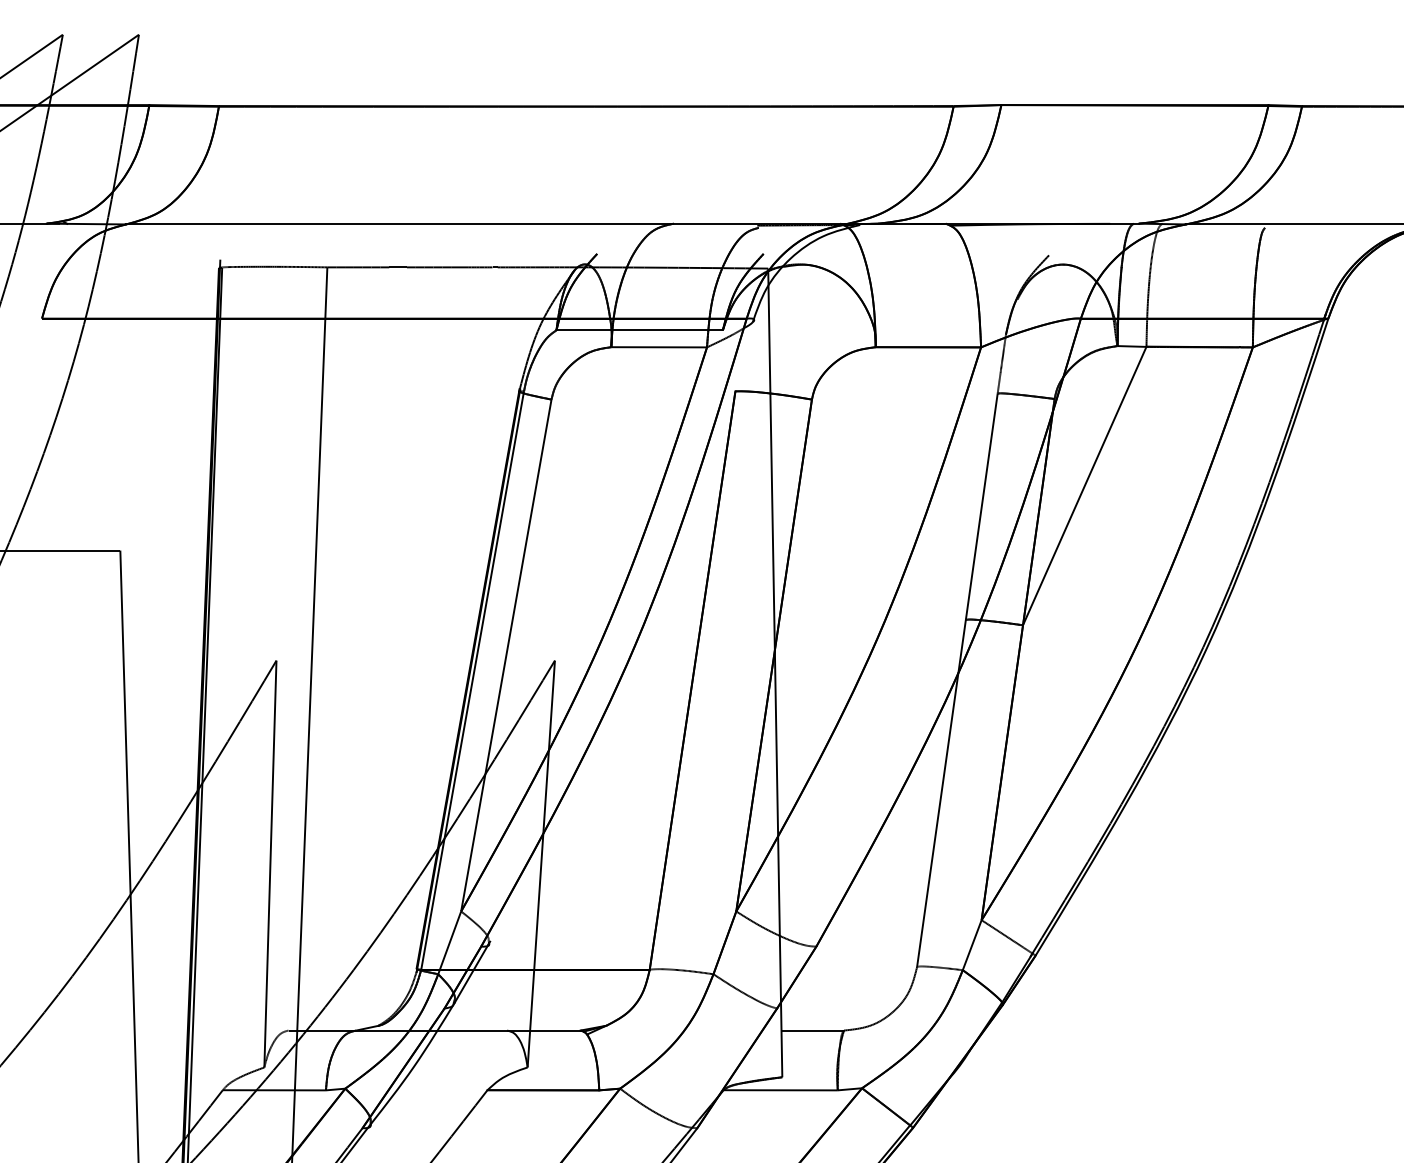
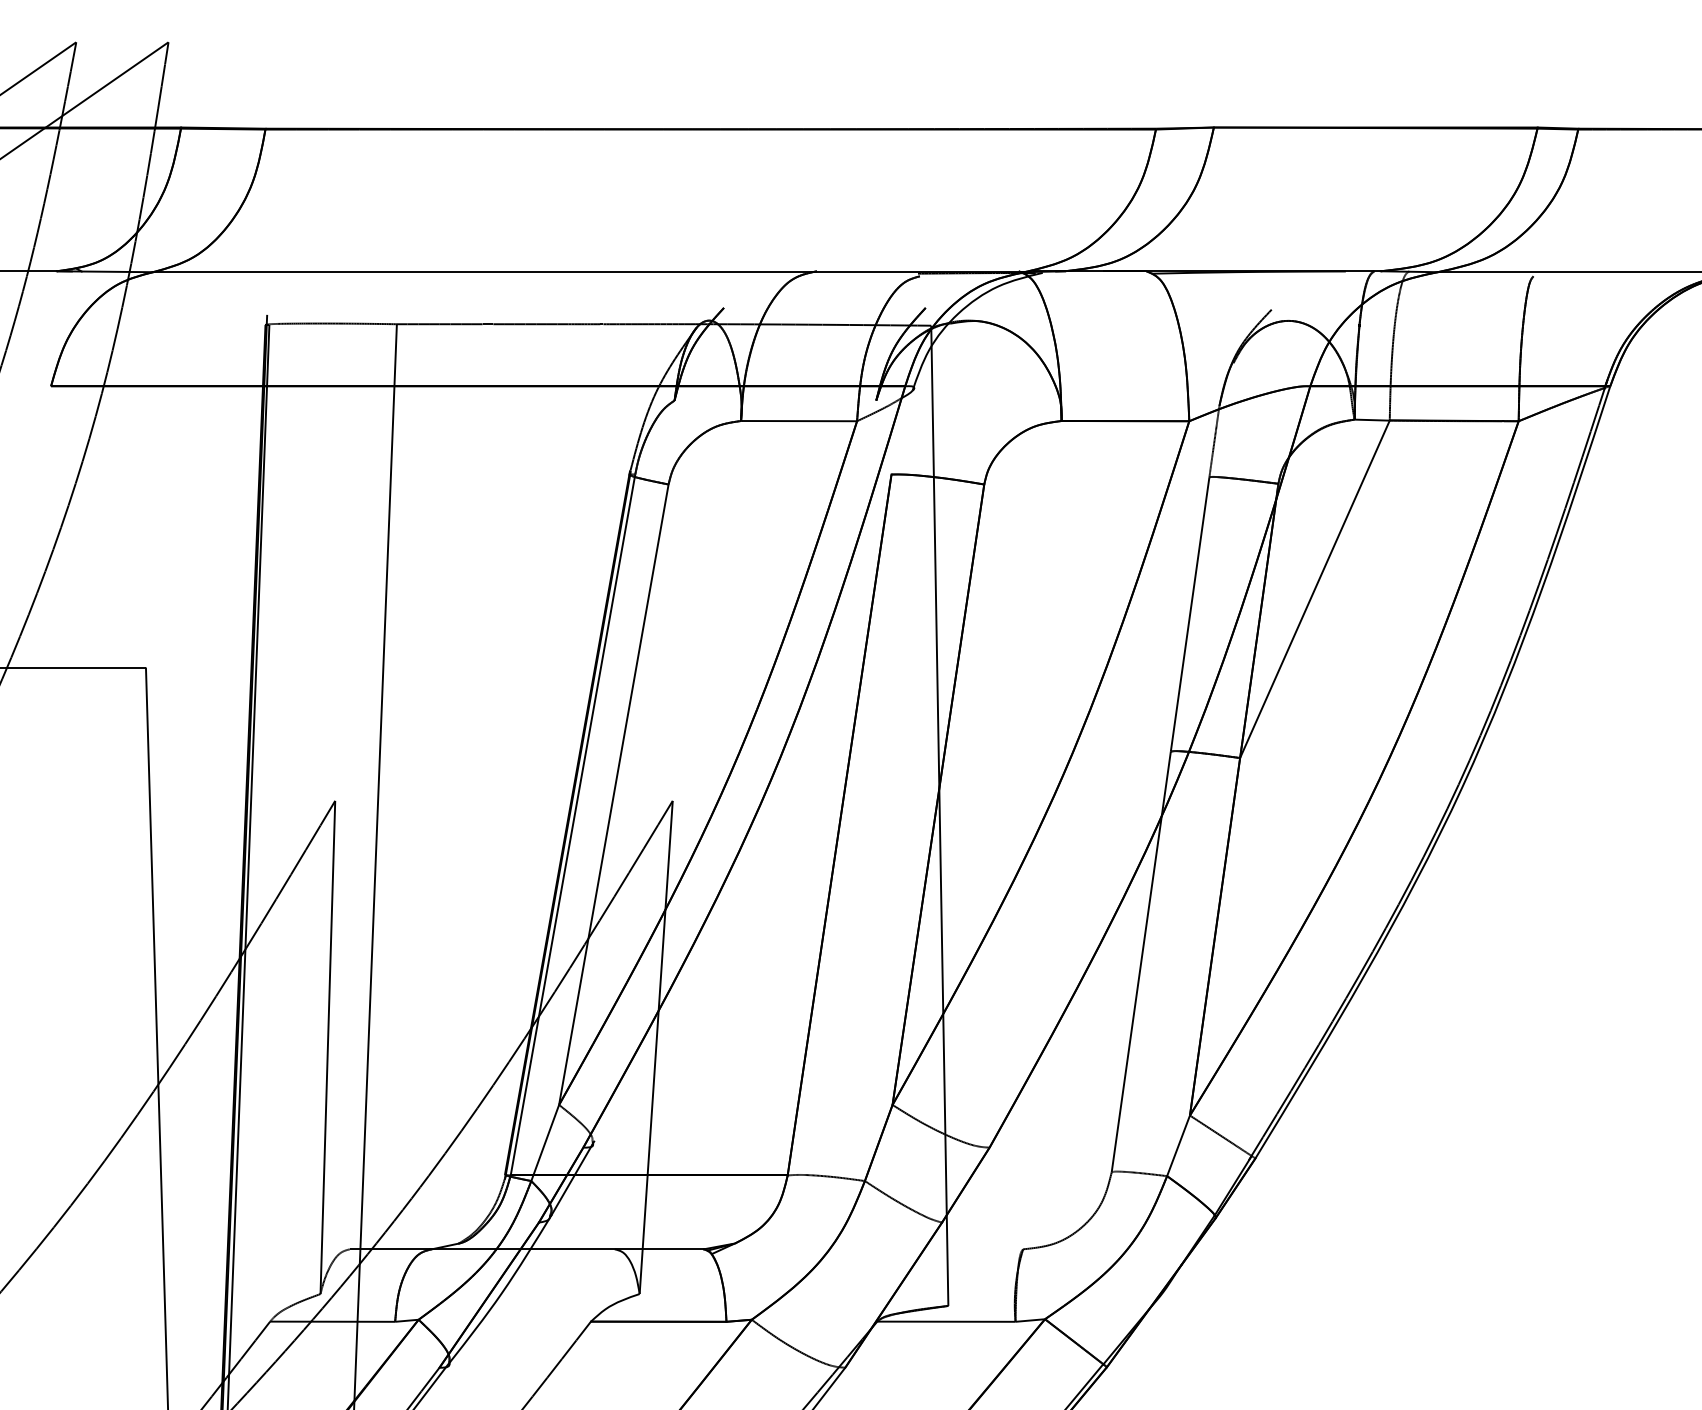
line: (639, 330) -> (775, 400), removed
line: (812, 1030) -> (985, 1249), removed

